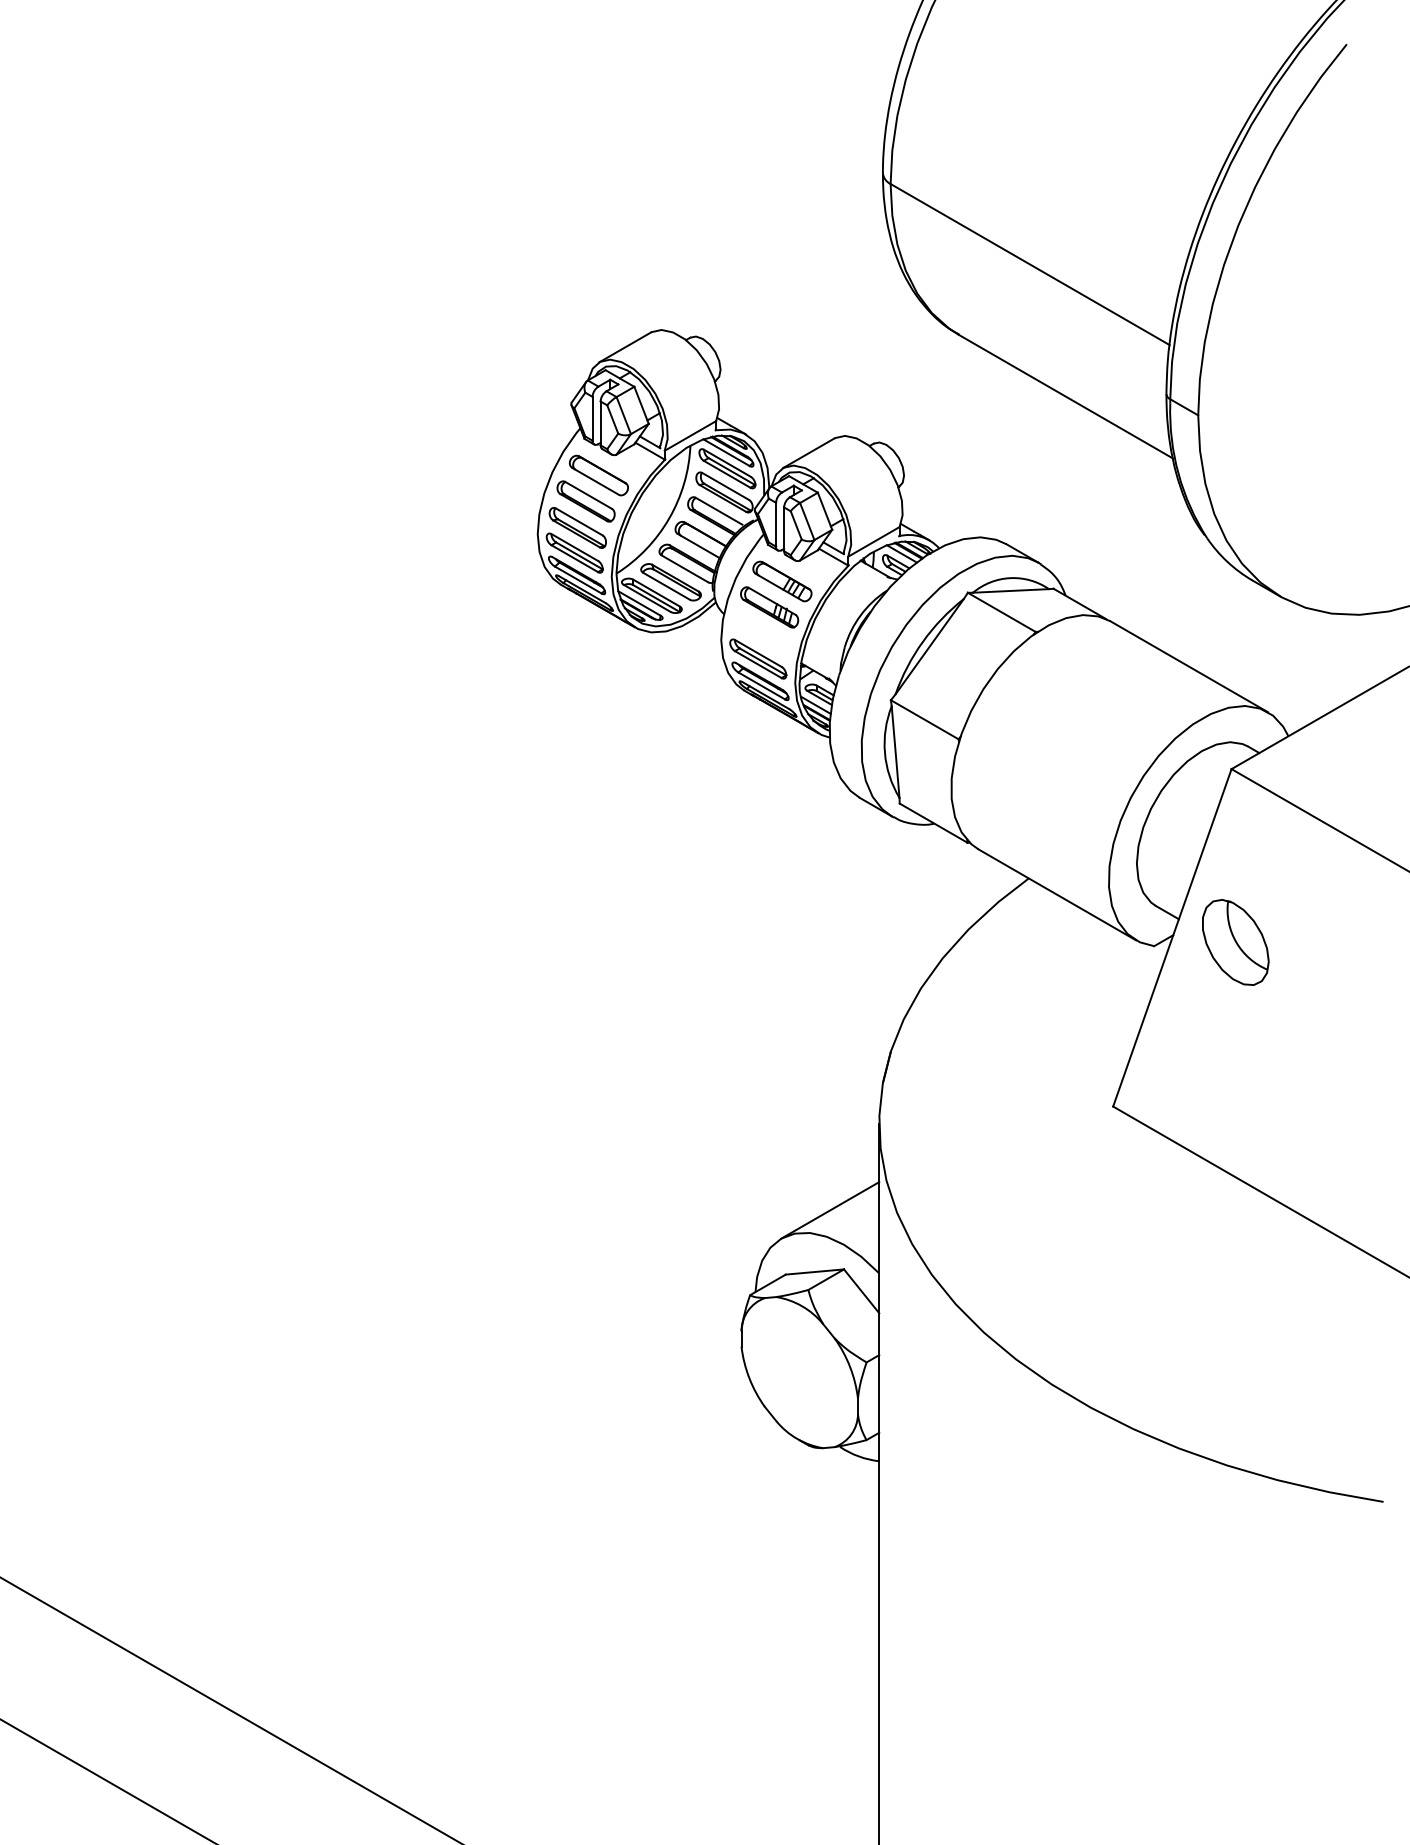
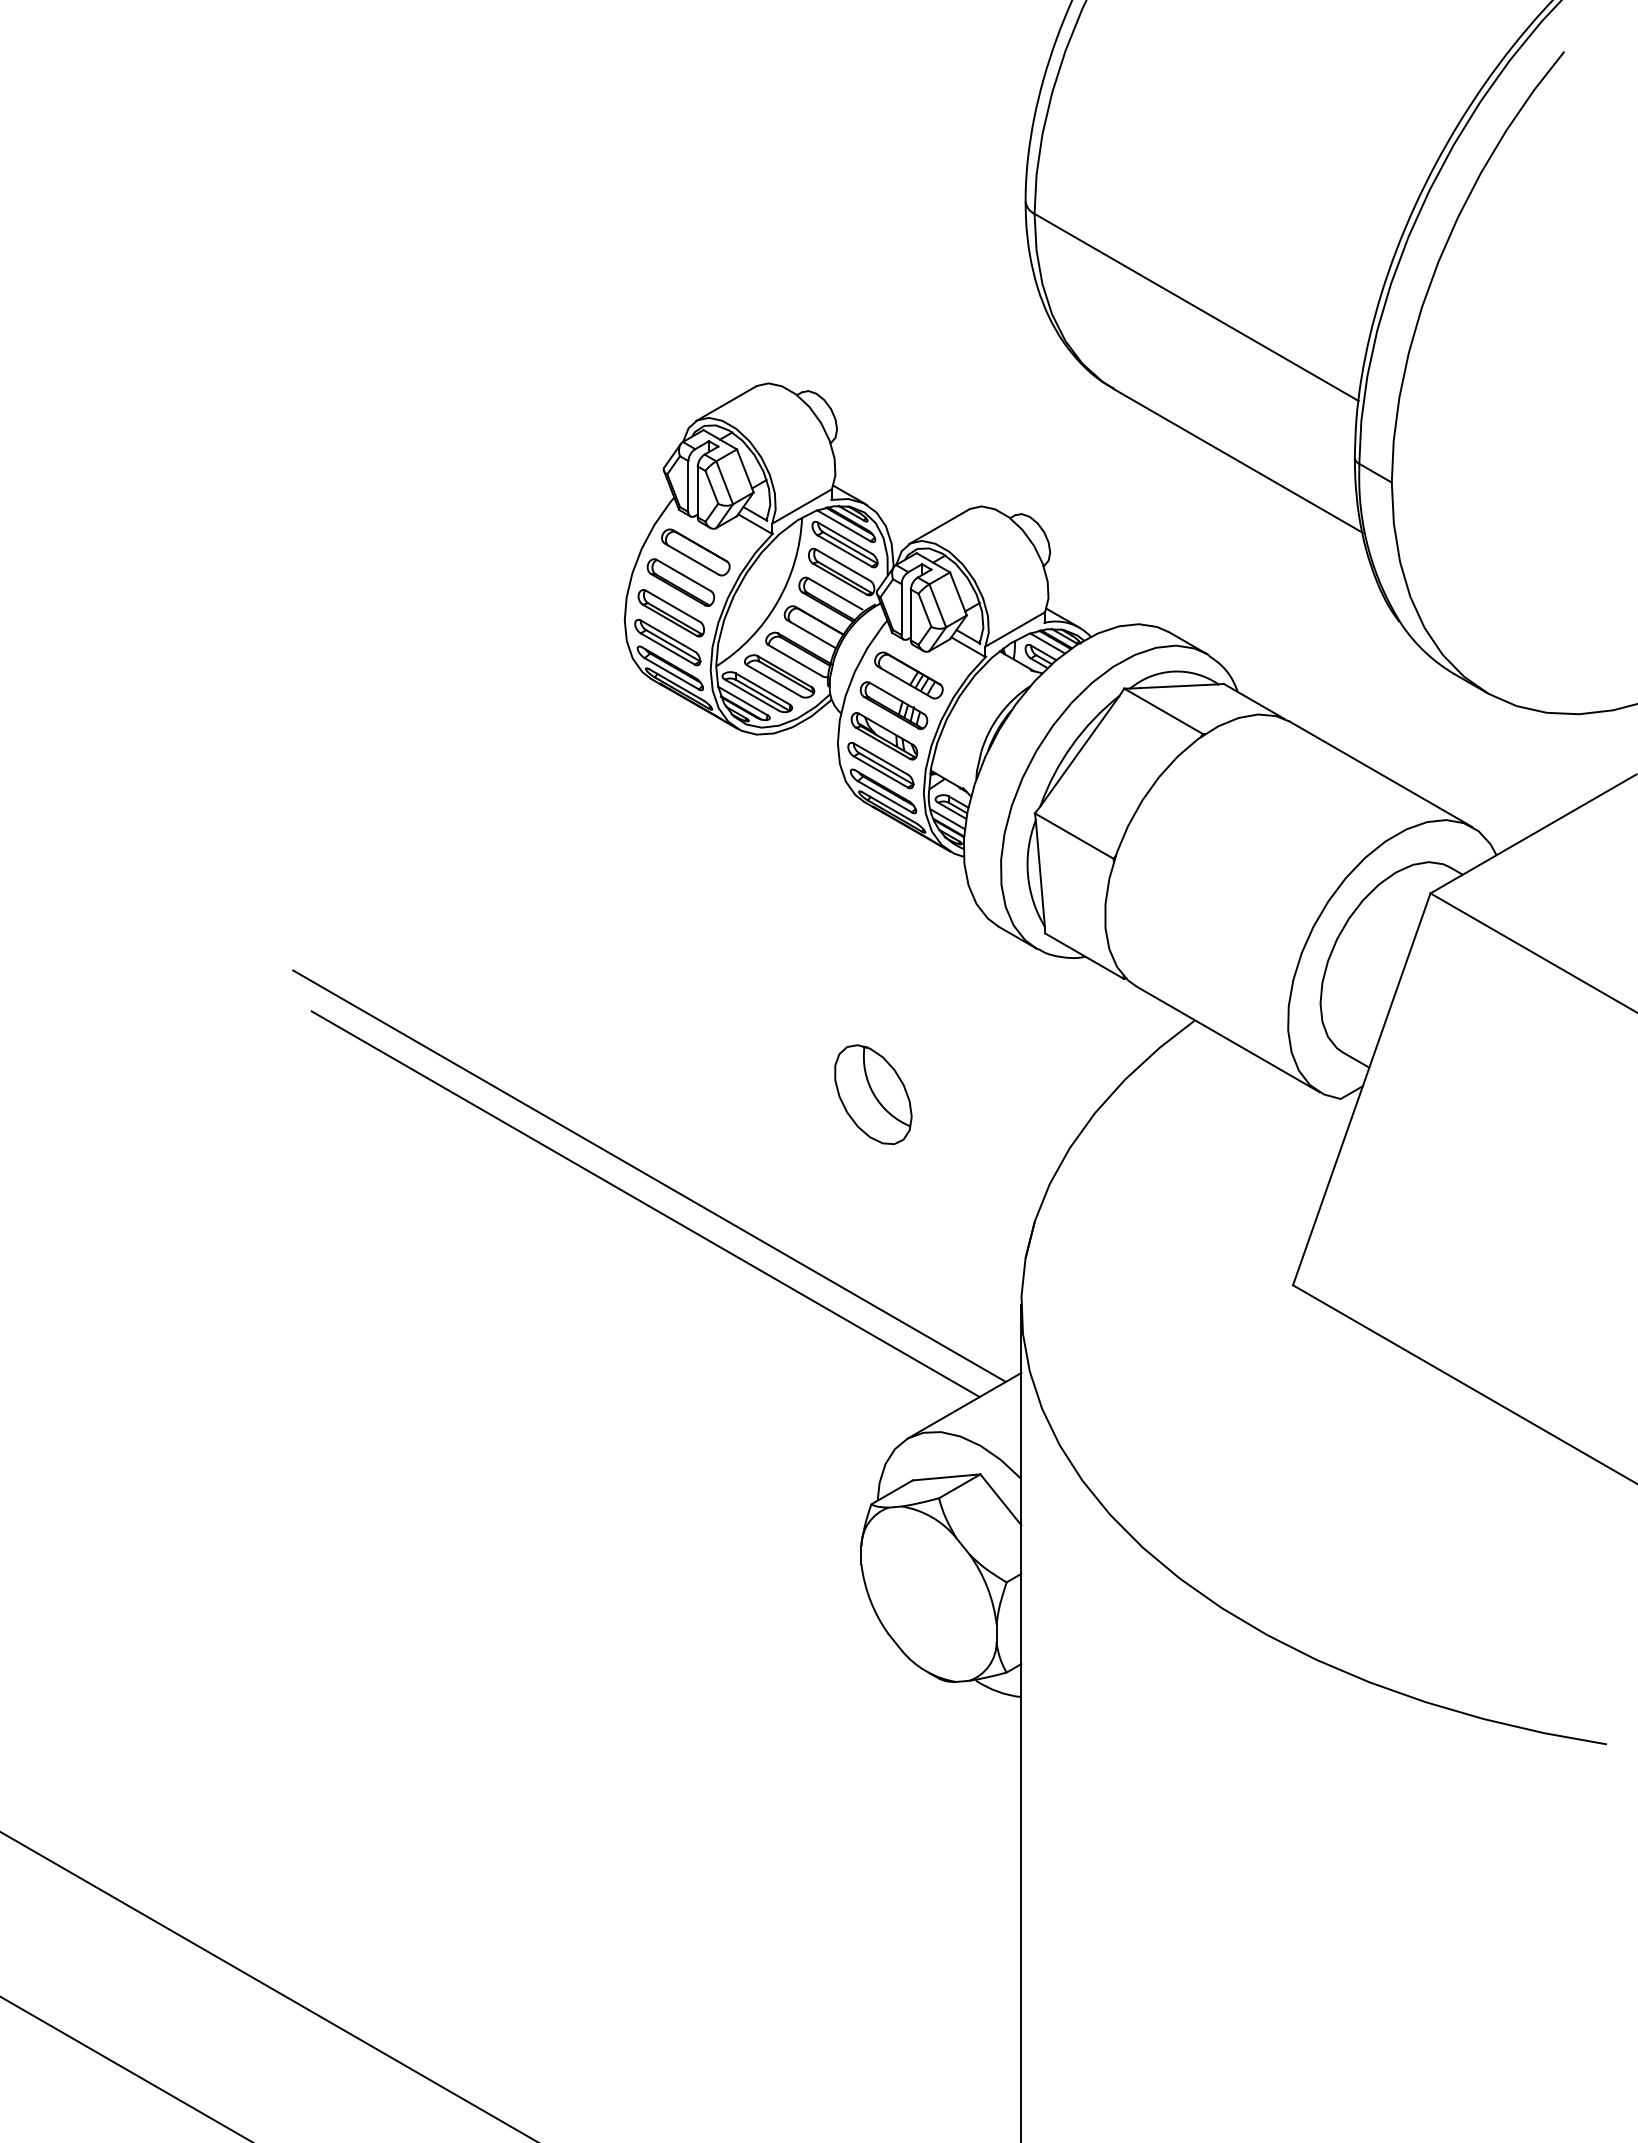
part: (761, 634) -> (884, 736), added
part: (1235, 942) -> (873, 1094), moved
line: (559, 1012) -> (649, 1175), added
line: (555, 1037) -> (645, 1204), added

